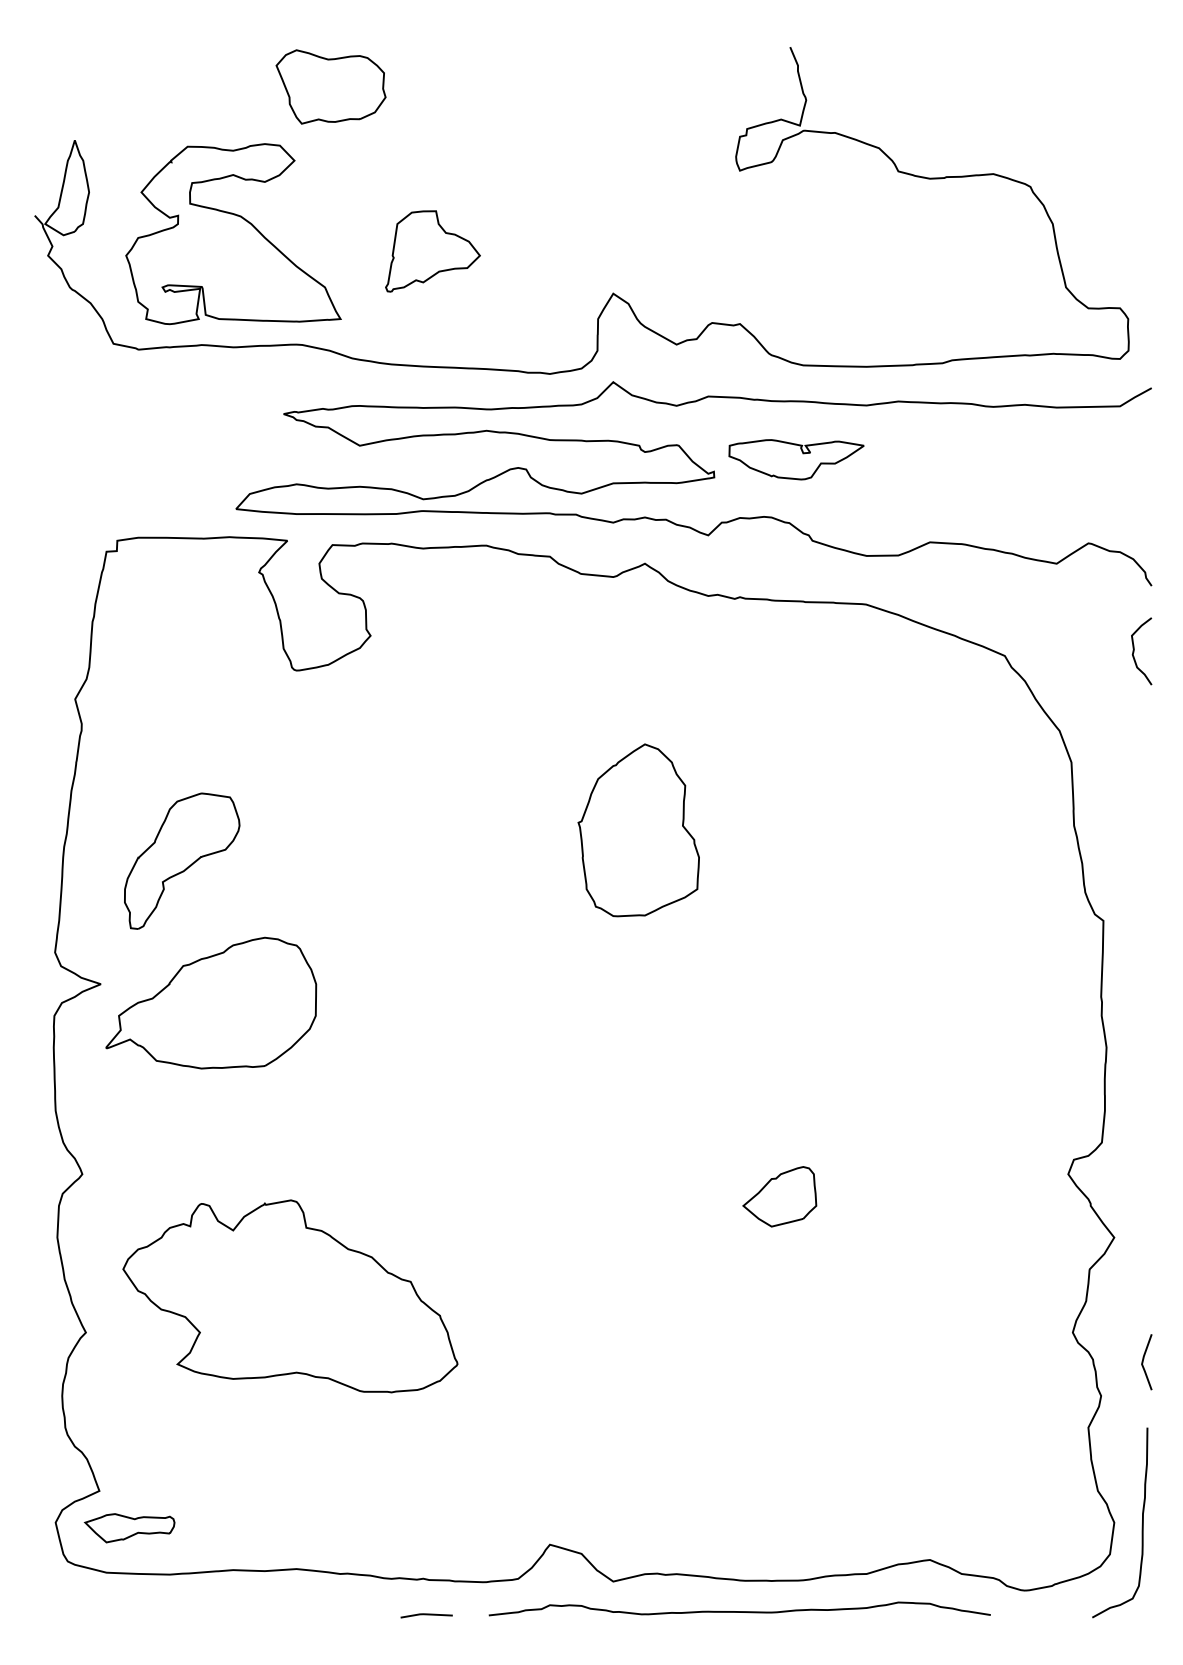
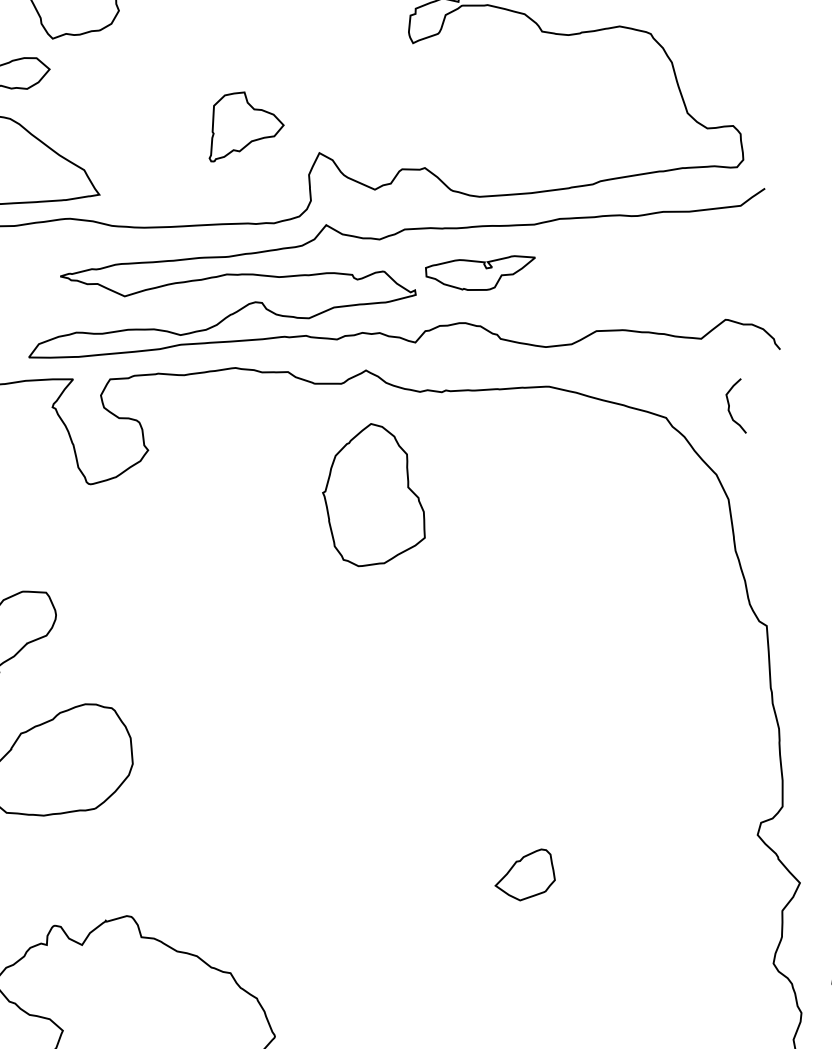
part: (432, 251) -> (244, 125), moved
curve: (1134, 651) -> (729, 407), moved
part: (638, 830) -> (372, 494), moved

